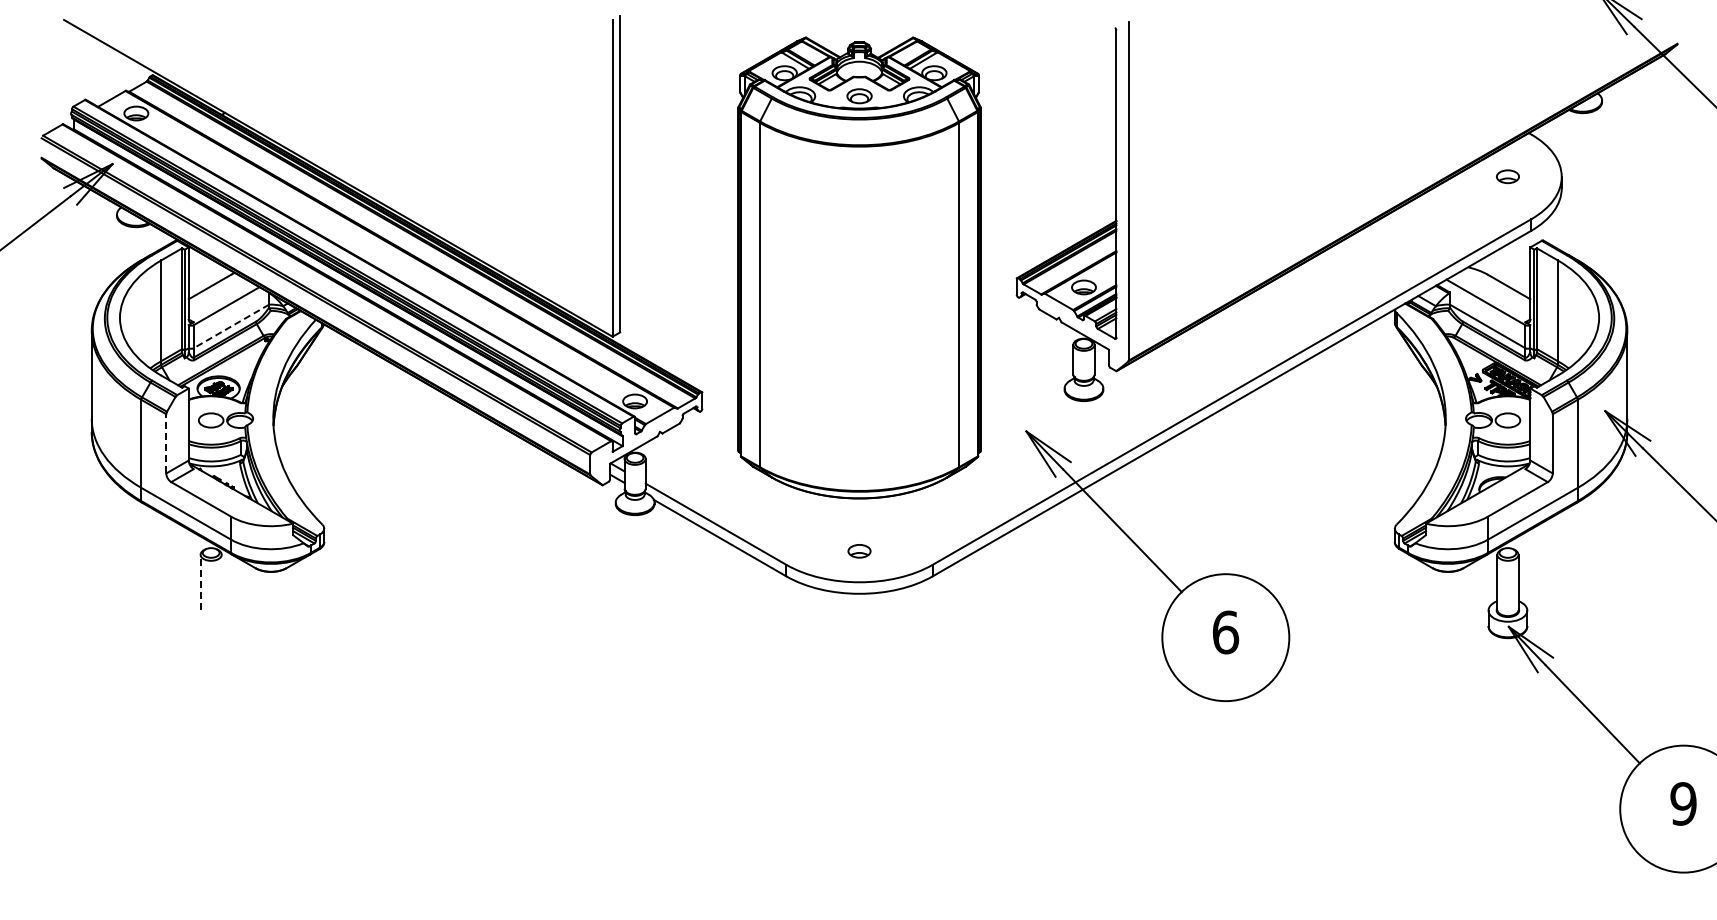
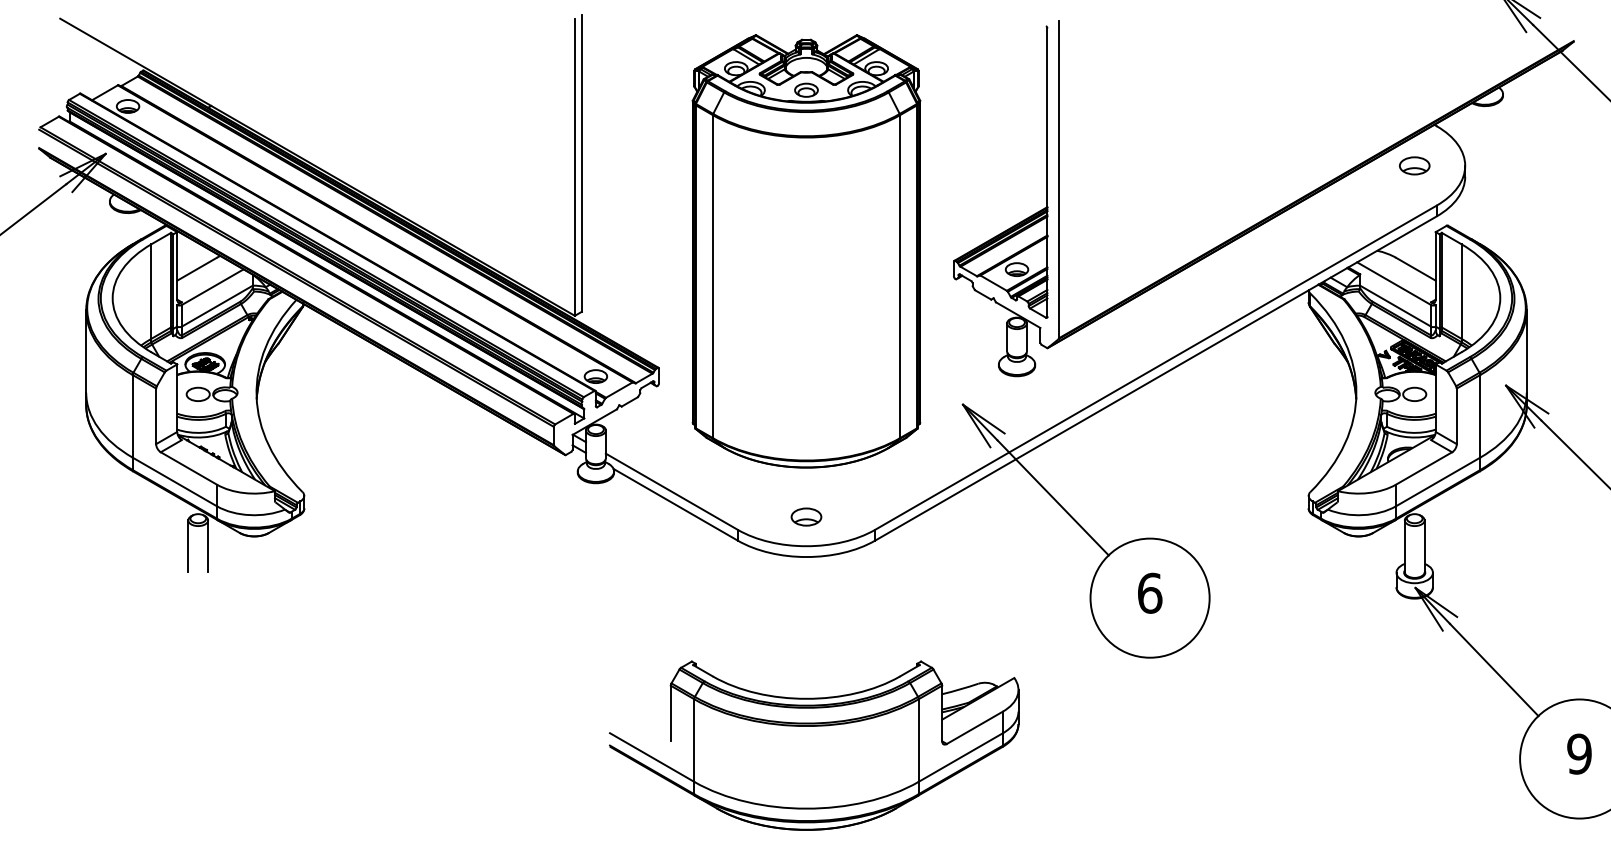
part: (1507, 176) -> (1414, 165), size x1.43
line: (231, 326) -> (217, 306), dashed -> solid
line: (166, 443) -> (156, 416), dashed -> solid
part: (859, 551) -> (806, 517), size x1.43
line: (221, 581) -> (207, 545), added
line: (200, 582) -> (188, 546), dashed -> solid
part: (867, 794) -> (813, 745), added

